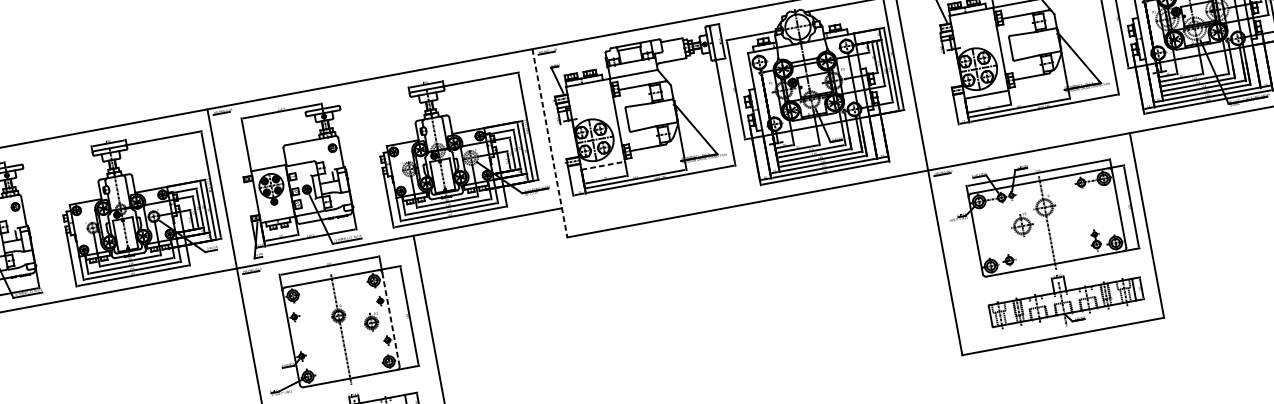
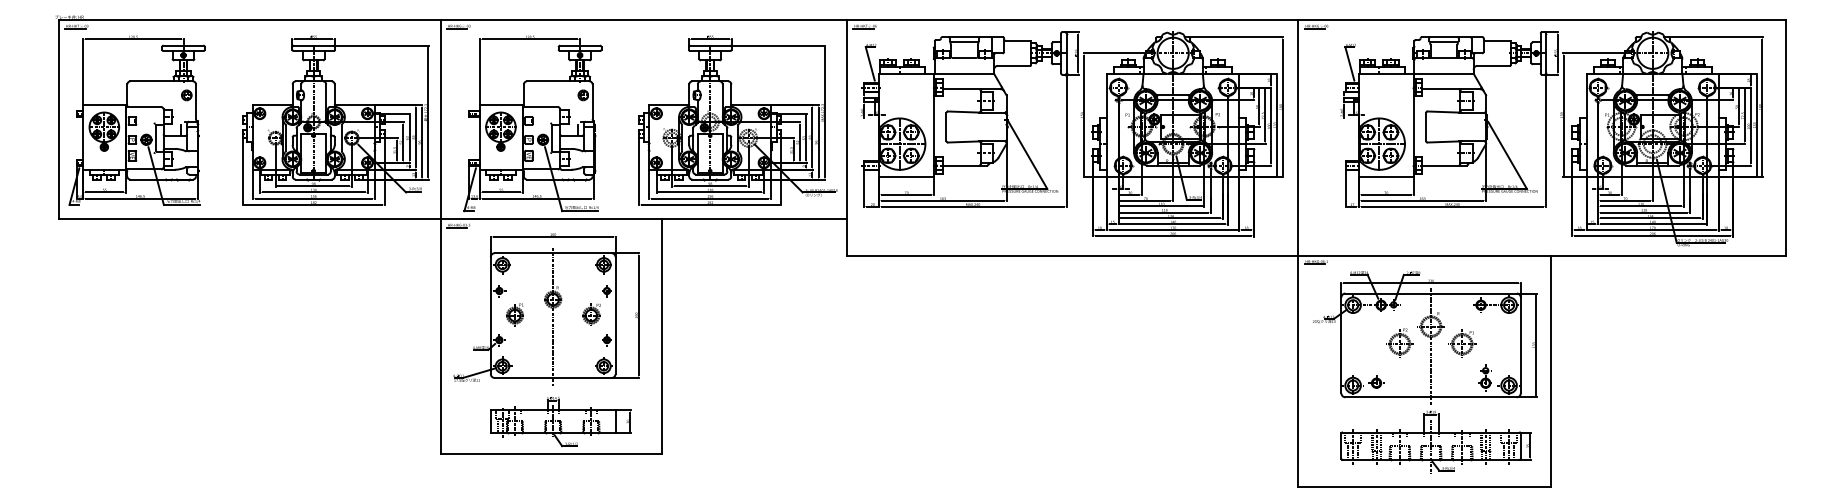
line: (550, 143) -> (847, 138), dashed -> solid
line: (603, 165) -> (907, 177), dashed -> solid
part: (1072, 216) -> (1462, 343), added
line: (391, 320) -> (615, 316), dashed -> solid
part: (310, 333) -> (514, 314), added

